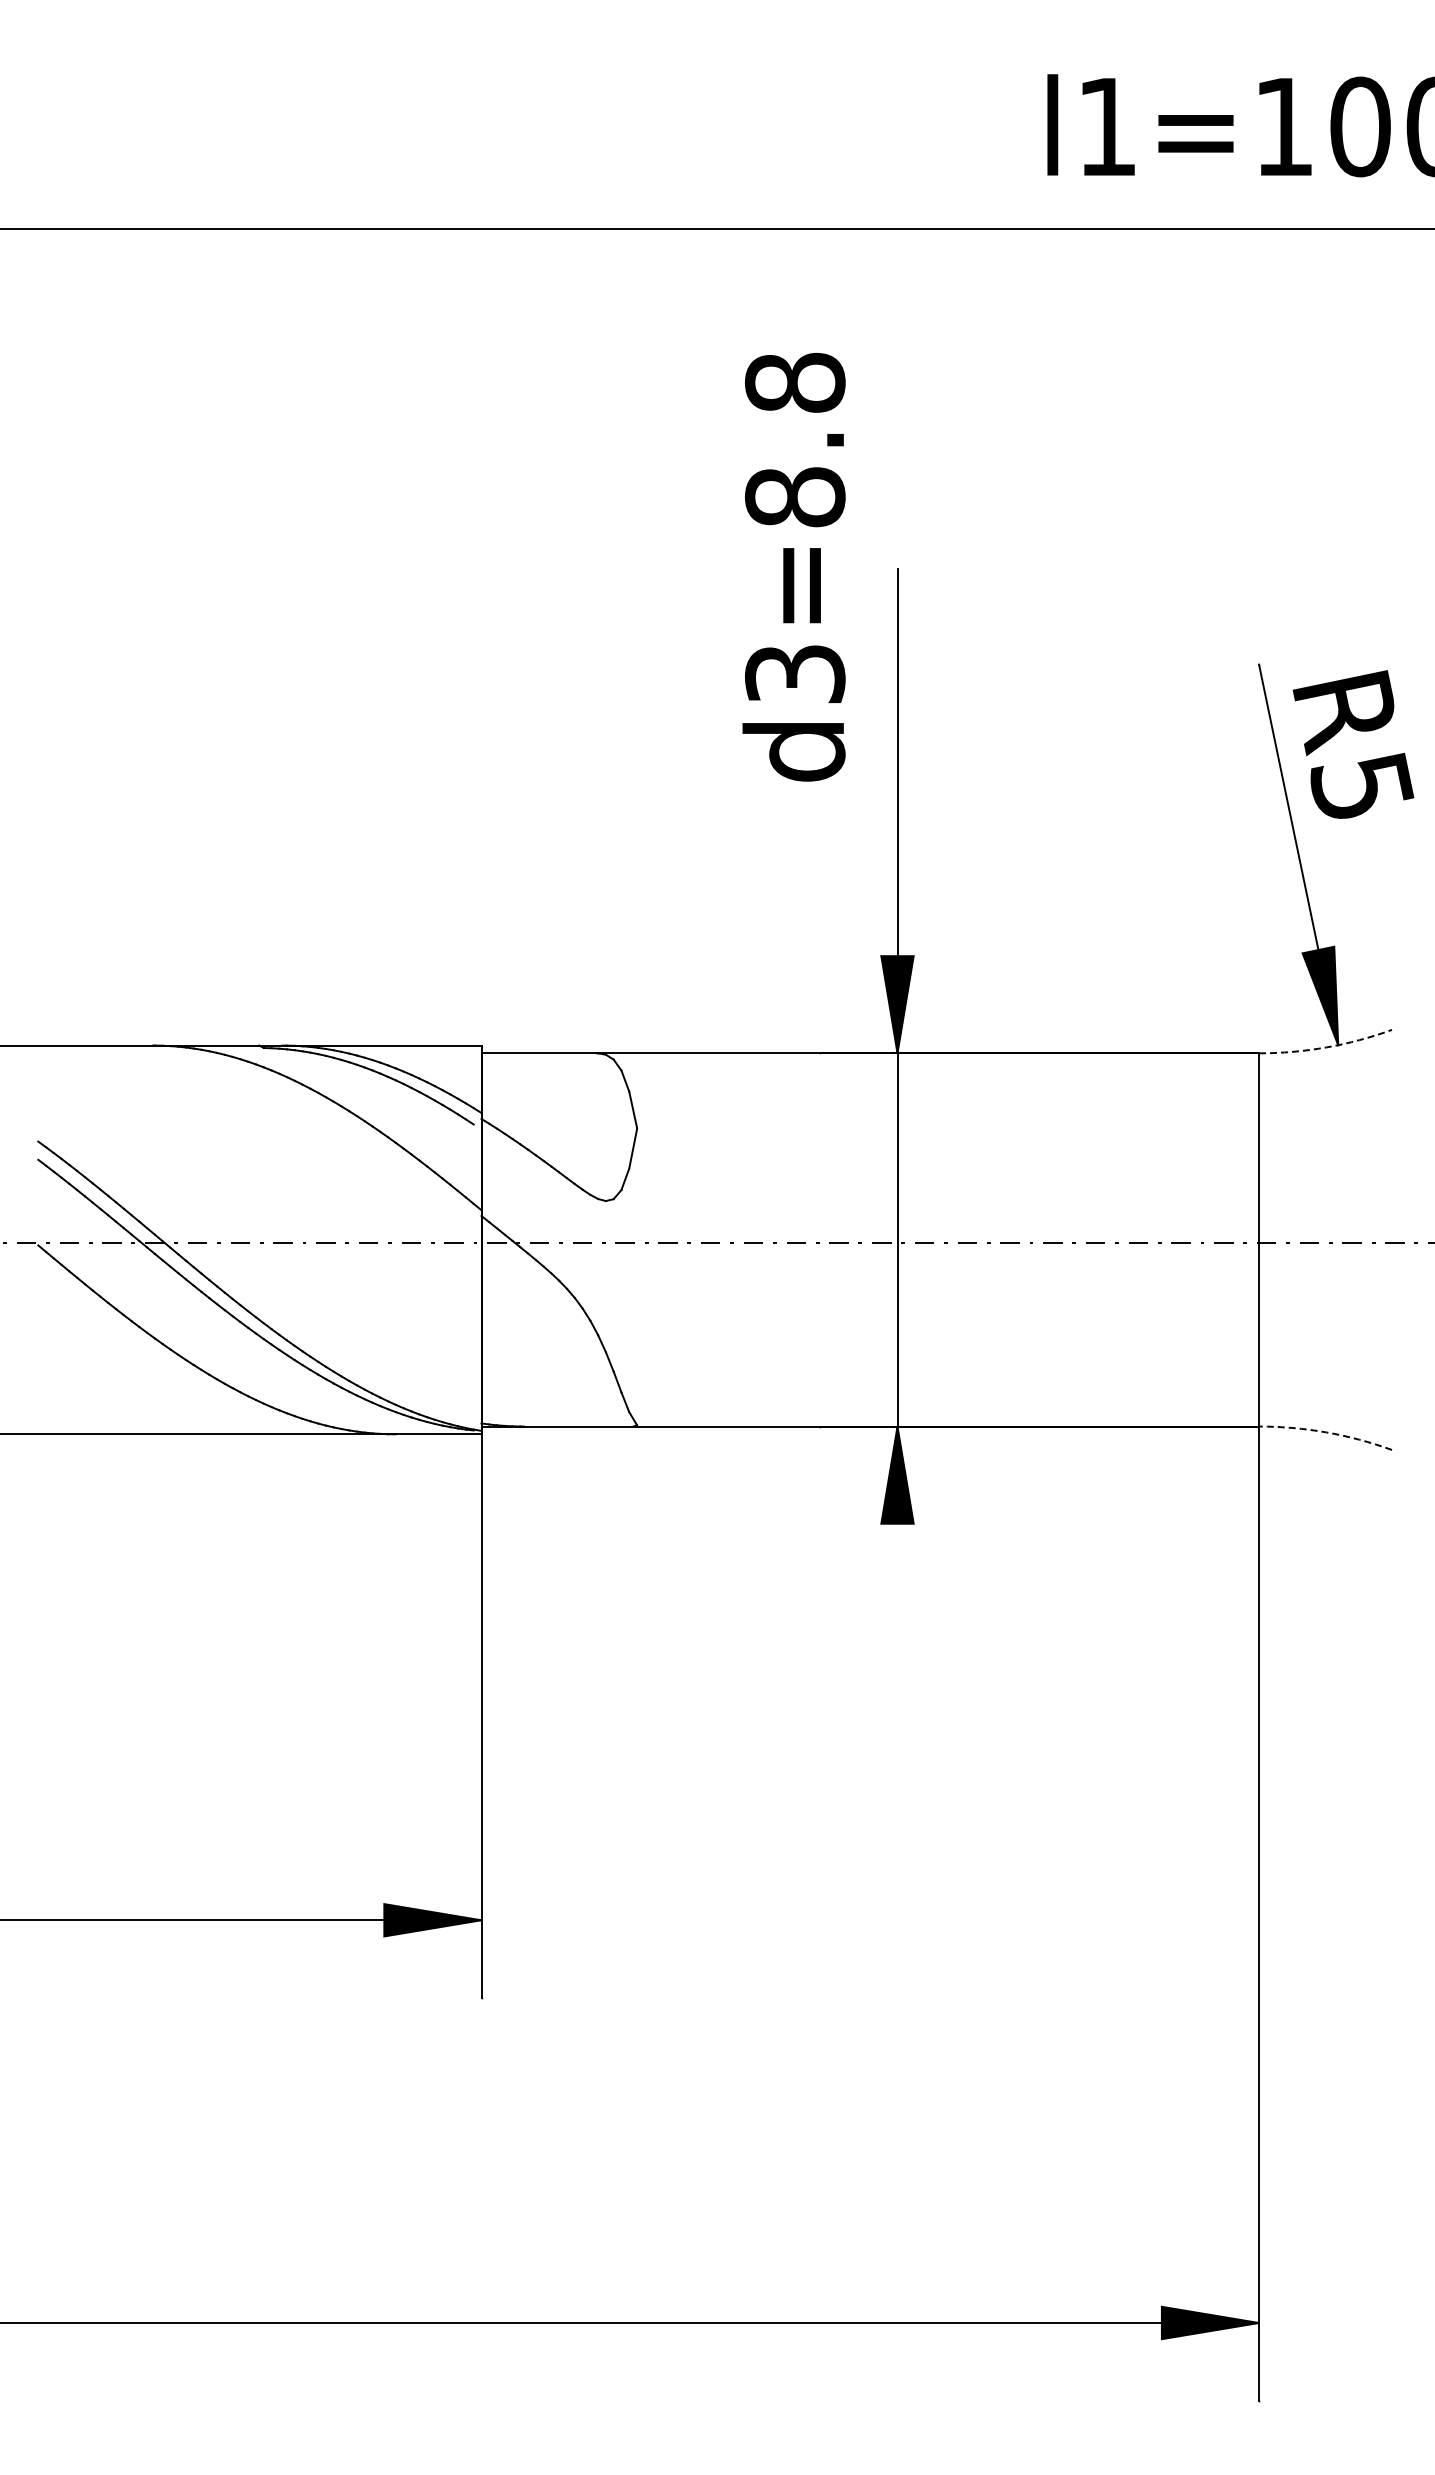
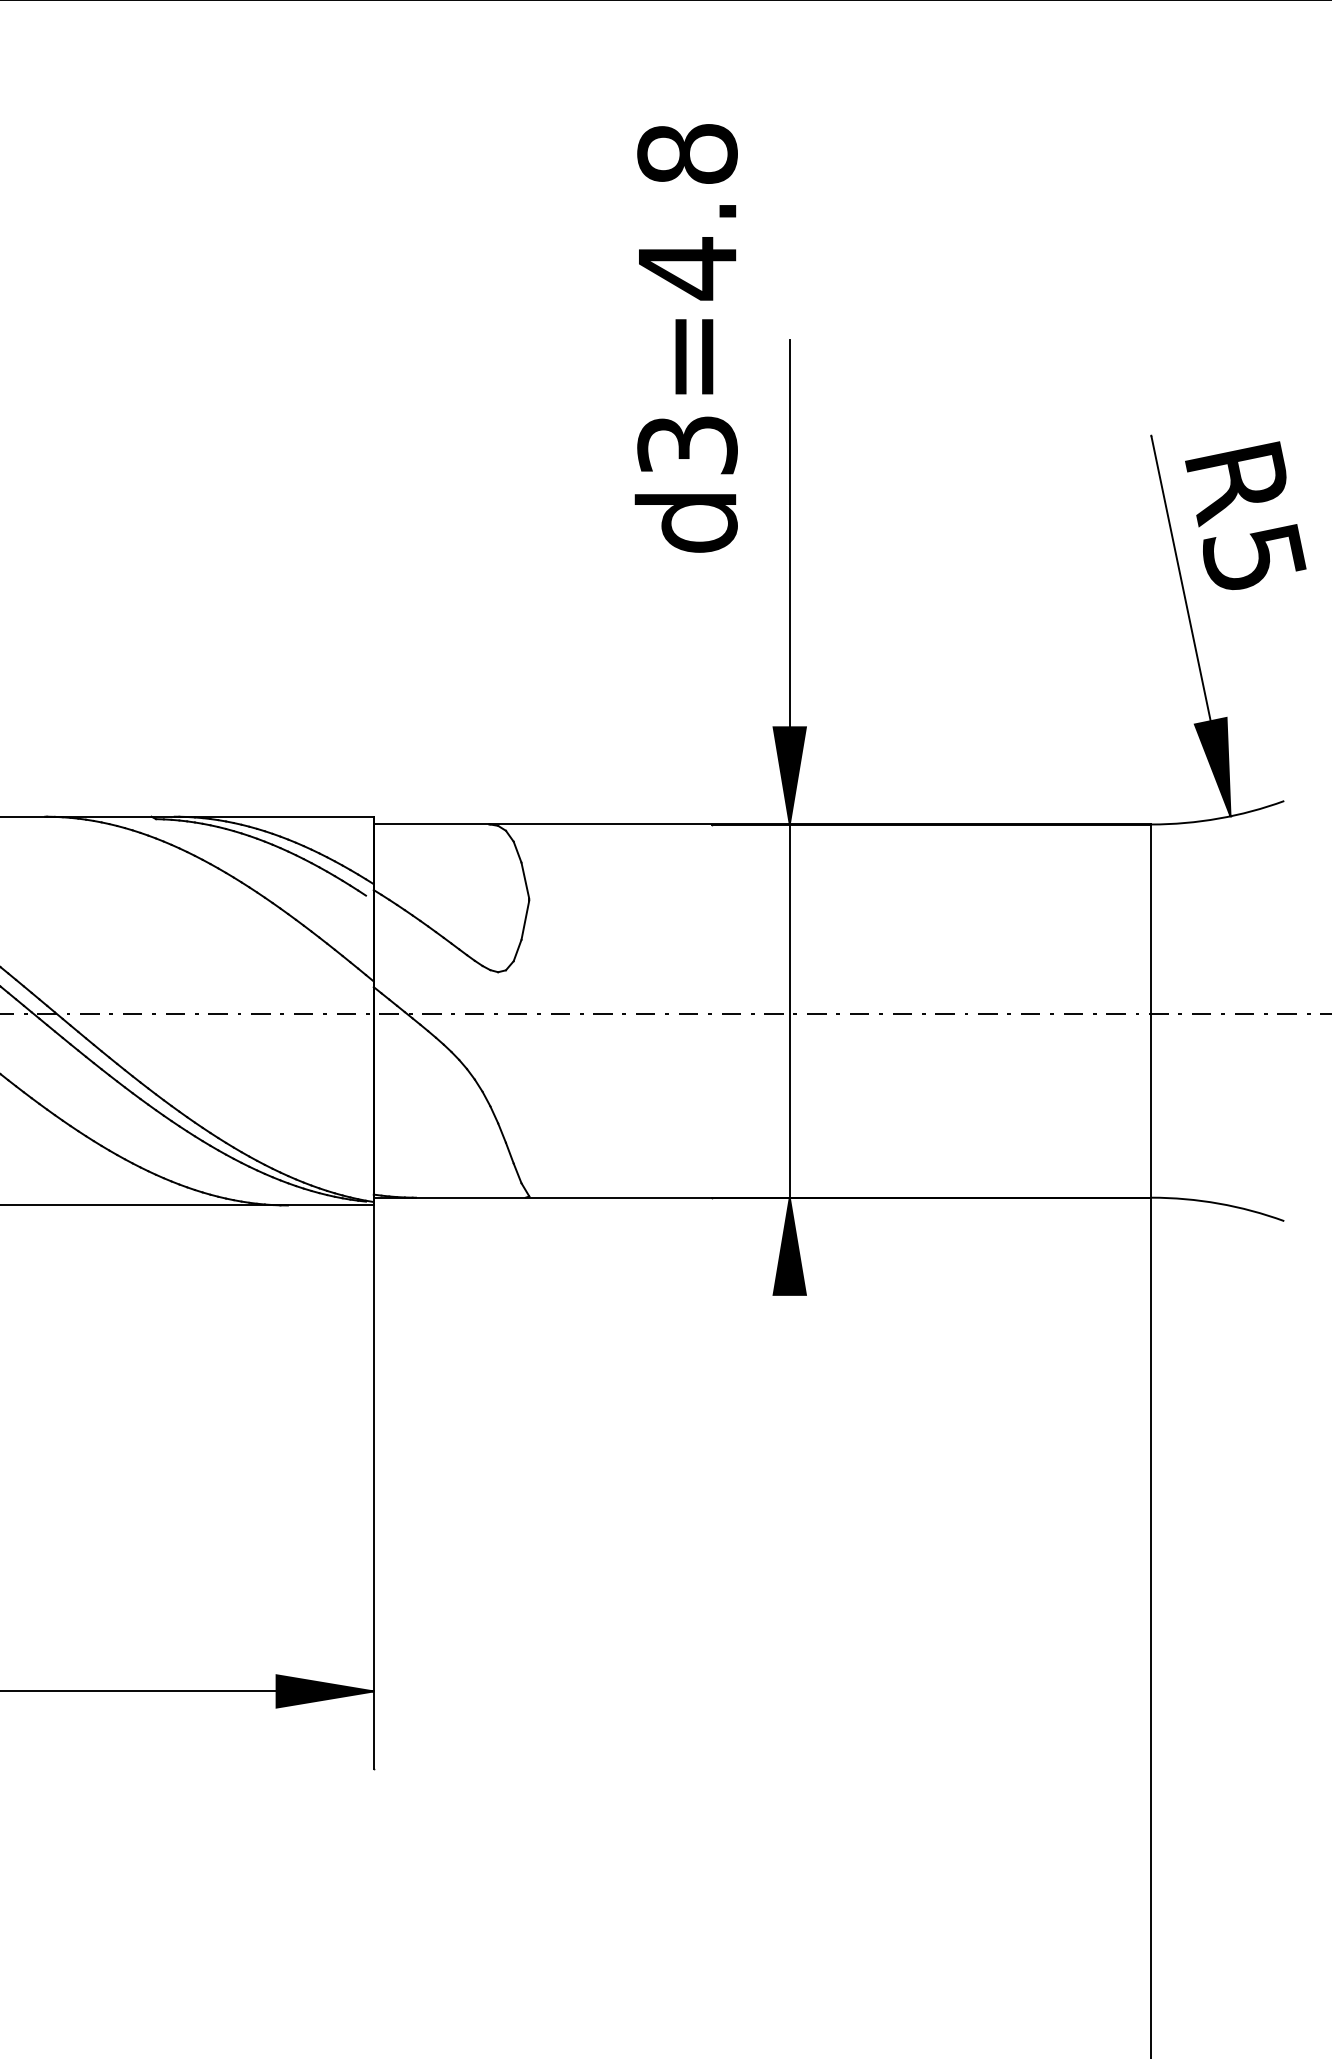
text: (795, 497) -> (687, 268), d3=8.8 -> d3=4.8
arc: (1326, 1047) -> (1218, 818), dashed -> solid
arc: (1326, 1432) -> (1218, 1203), dashed -> solid

